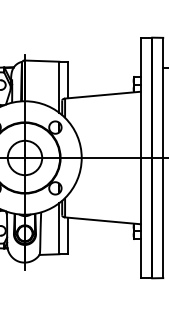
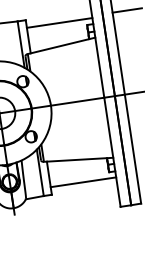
line: (104, 70) -> (59, 23), added
line: (104, 245) -> (83, 181), added

